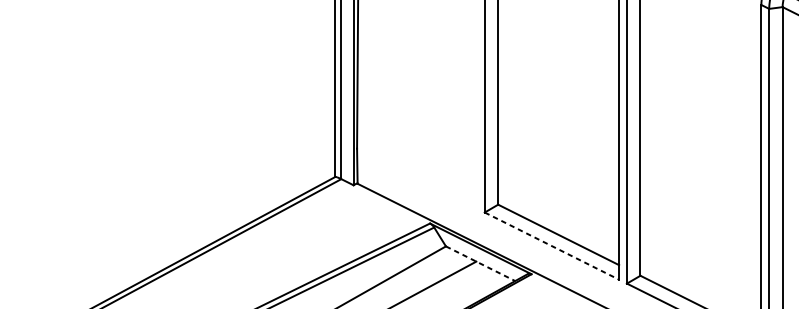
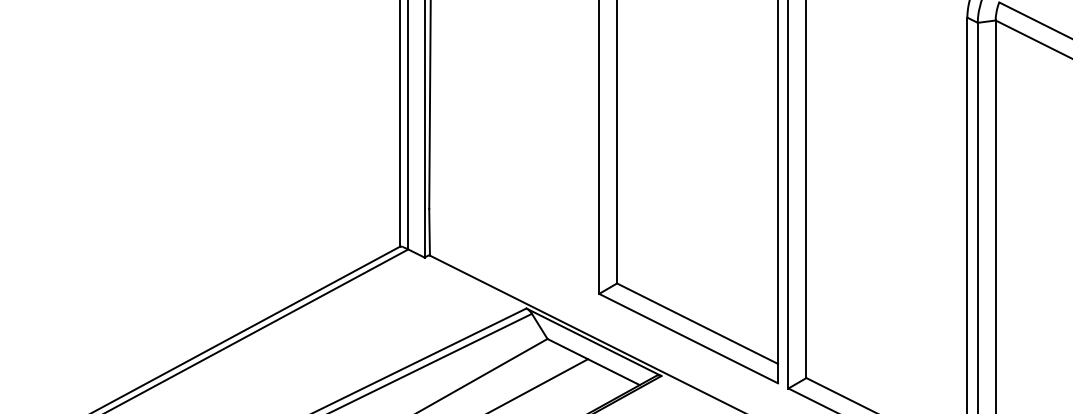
line: (551, 246) -> (688, 338), dashed -> solid
line: (480, 264) -> (593, 362), dashed -> solid

